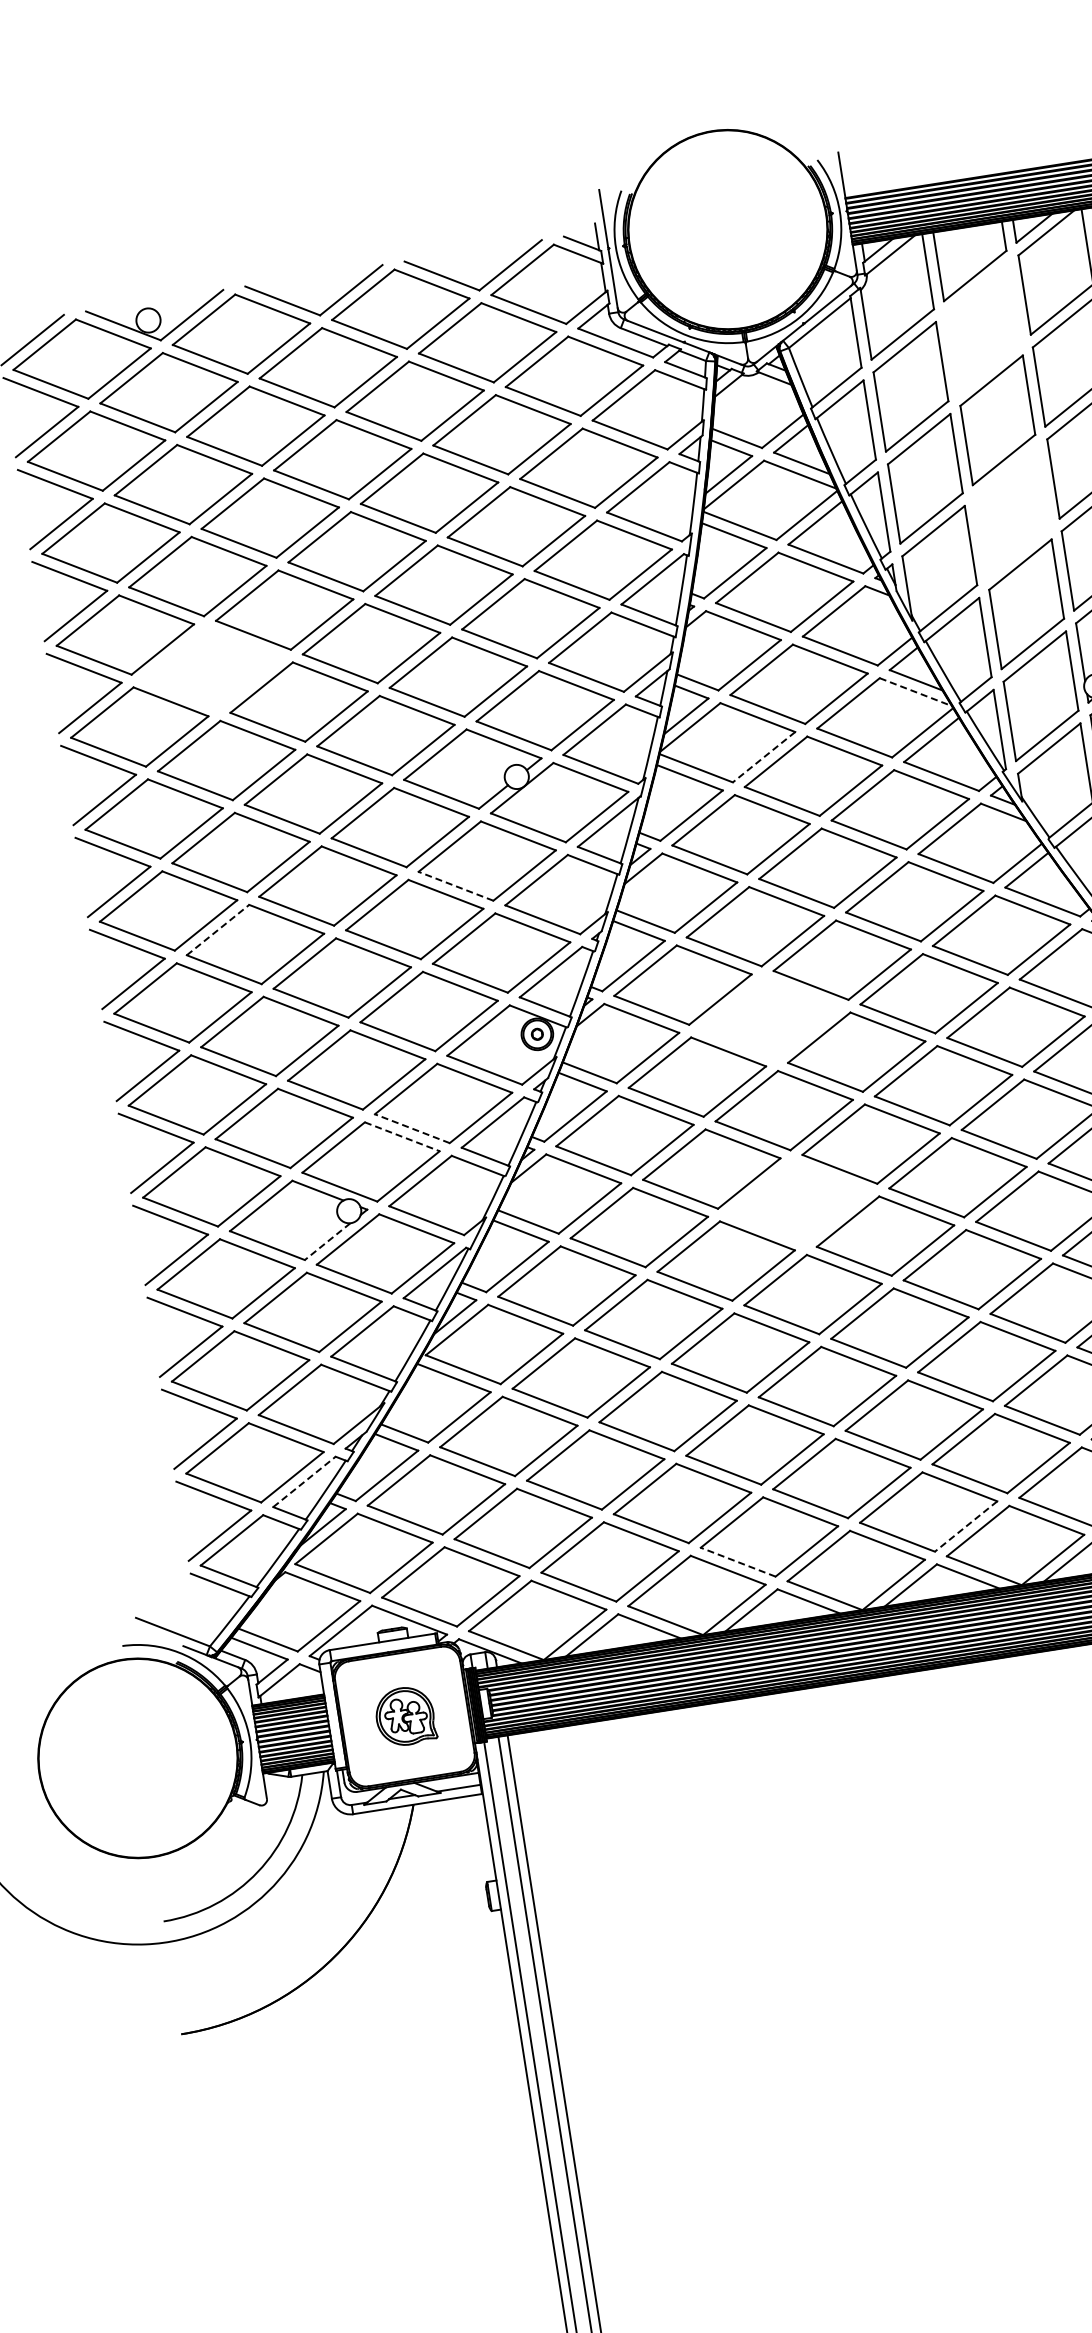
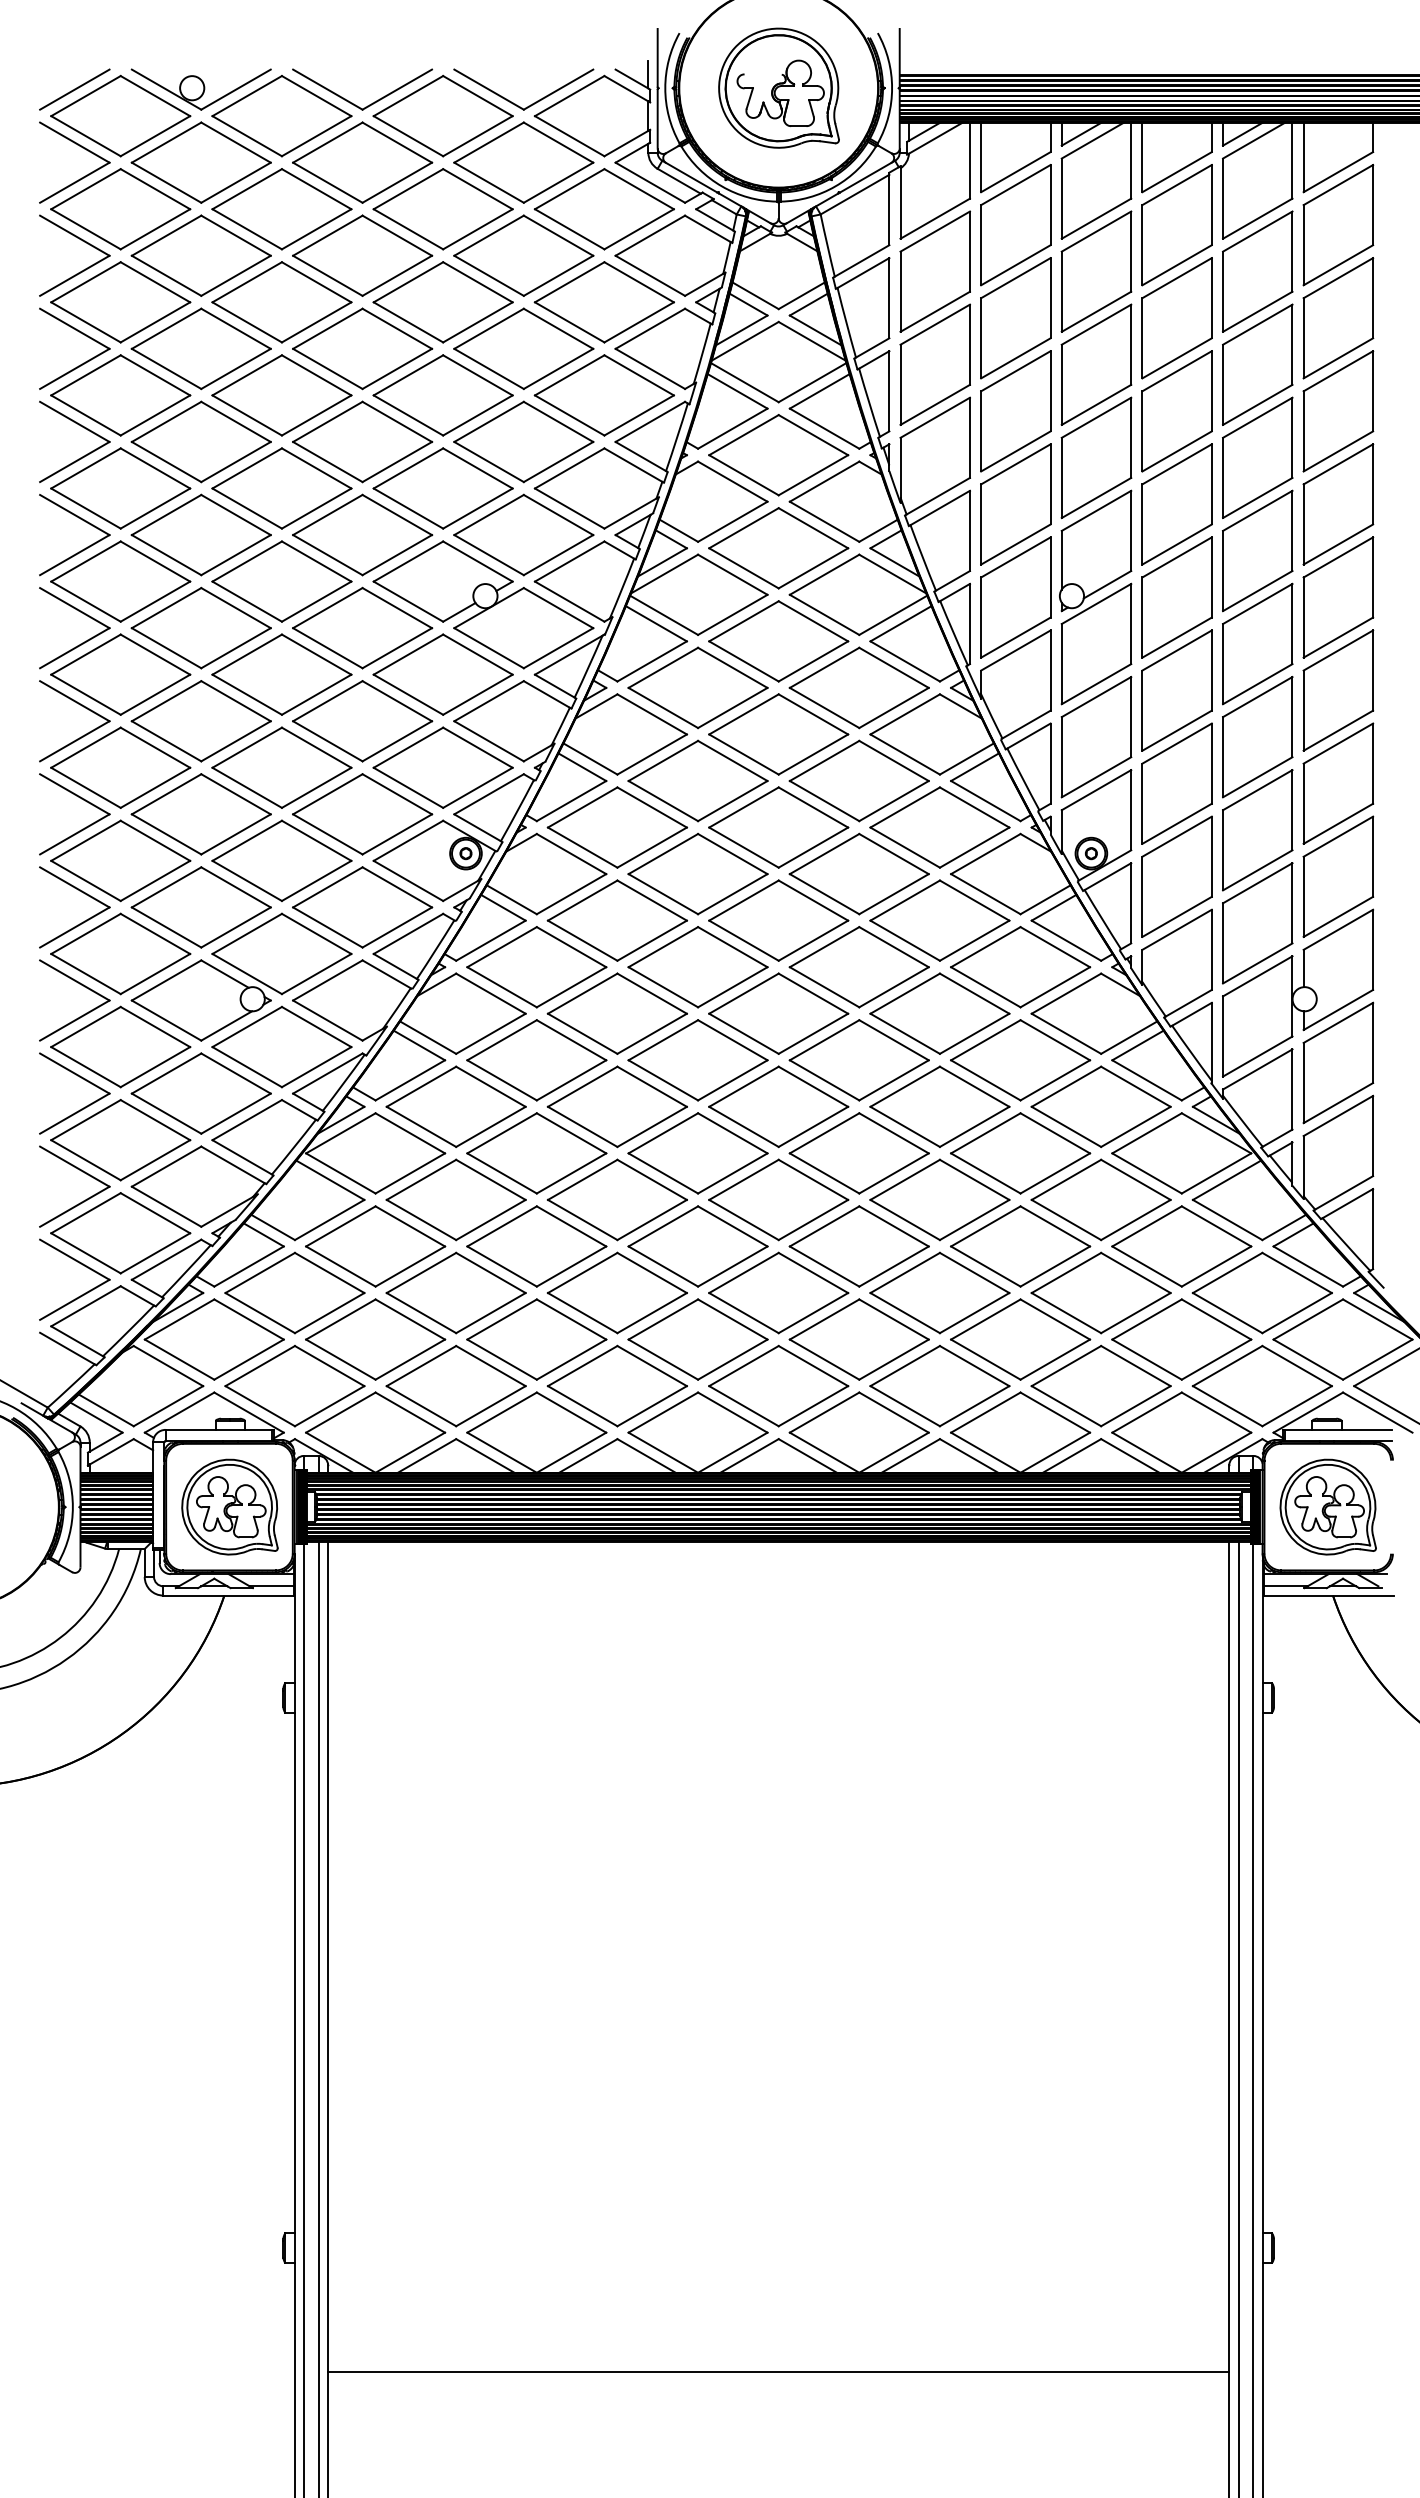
part: (727, 229) -> (778, 87), added
part: (983, 328) -> (1015, 225), added
part: (1011, 512) -> (1015, 411), added
part: (211, 668) -> (200, 441), added
line: (915, 692) -> (892, 574), dashed -> solid
line: (763, 757) -> (732, 615), dashed -> solid
line: (455, 886) -> (408, 694), dashed -> solid
line: (218, 929) -> (167, 700), dashed -> solid
part: (769, 1018) -> (697, 873), added
line: (412, 1128) -> (327, 927), dashed -> solid
line: (403, 1137) -> (317, 934), dashed -> solid
part: (798, 1202) -> (697, 1060), added
line: (327, 1242) -> (226, 1026), dashed -> solid
line: (305, 1481) -> (167, 1259), dashed -> solid
line: (965, 1526) -> (812, 1406), dashed -> solid
line: (737, 1561) -> (582, 1405), dashed -> solid
part: (404, 1715) -> (229, 1506), size x1.67

